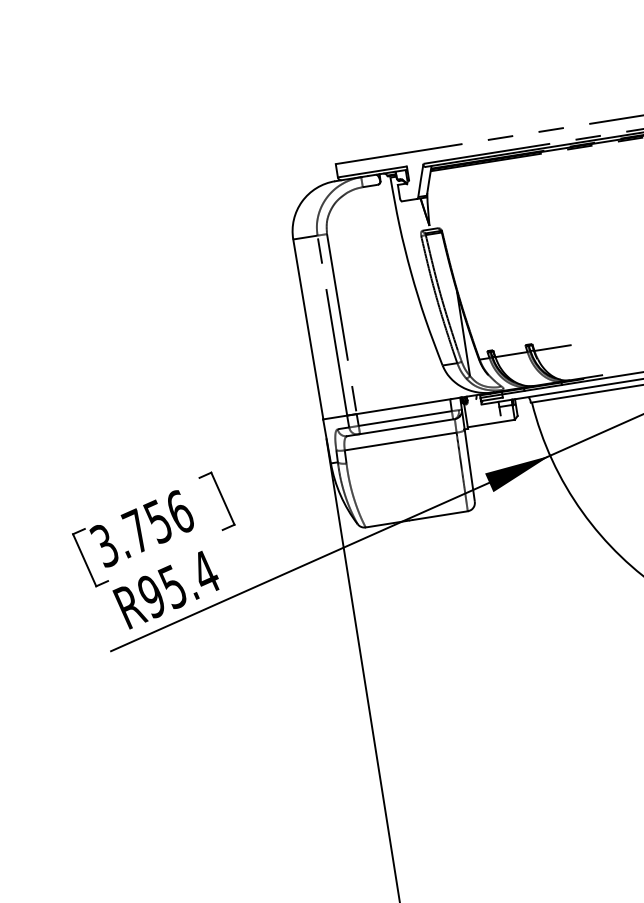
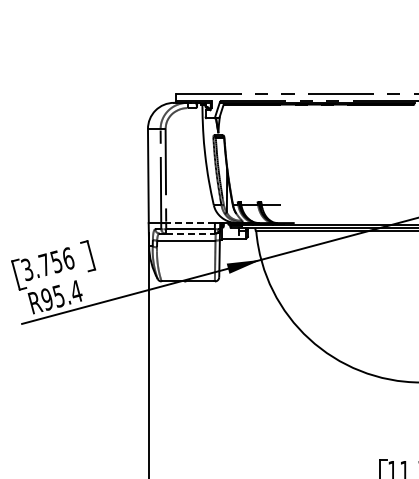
line: (403, 407) -> (190, 223), solid -> dashed
line: (408, 426) -> (191, 233), solid -> dashed

